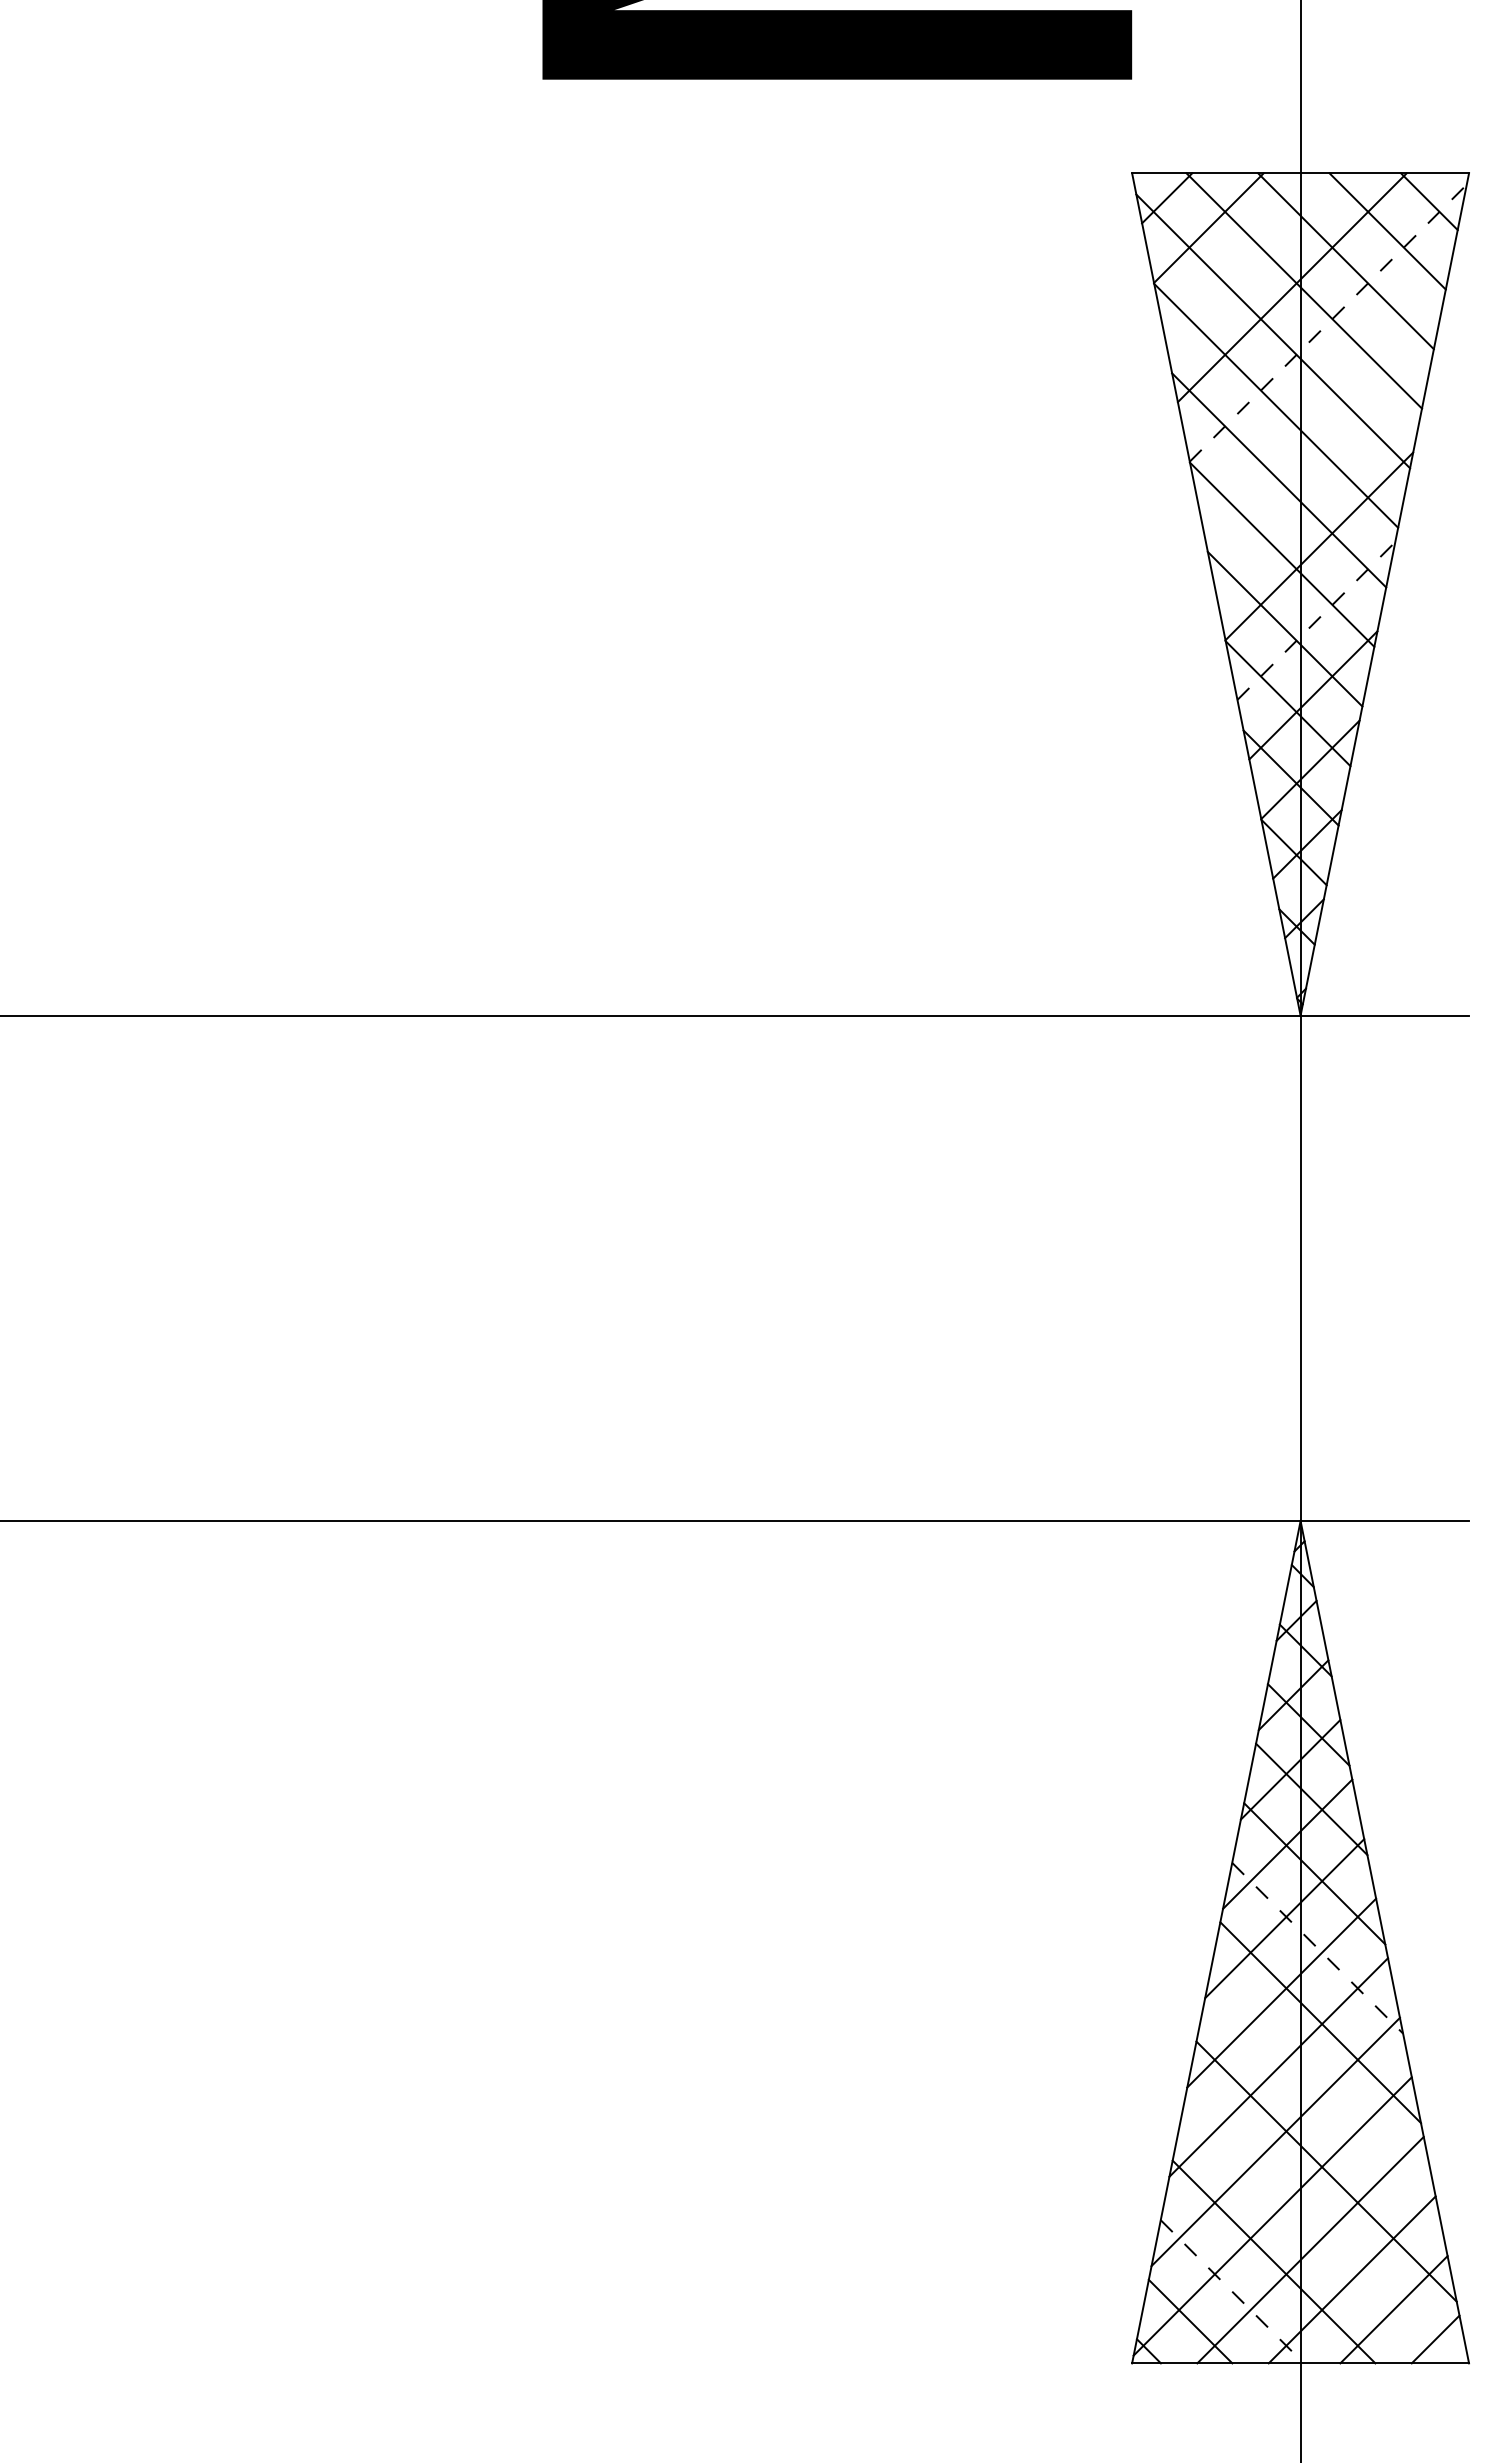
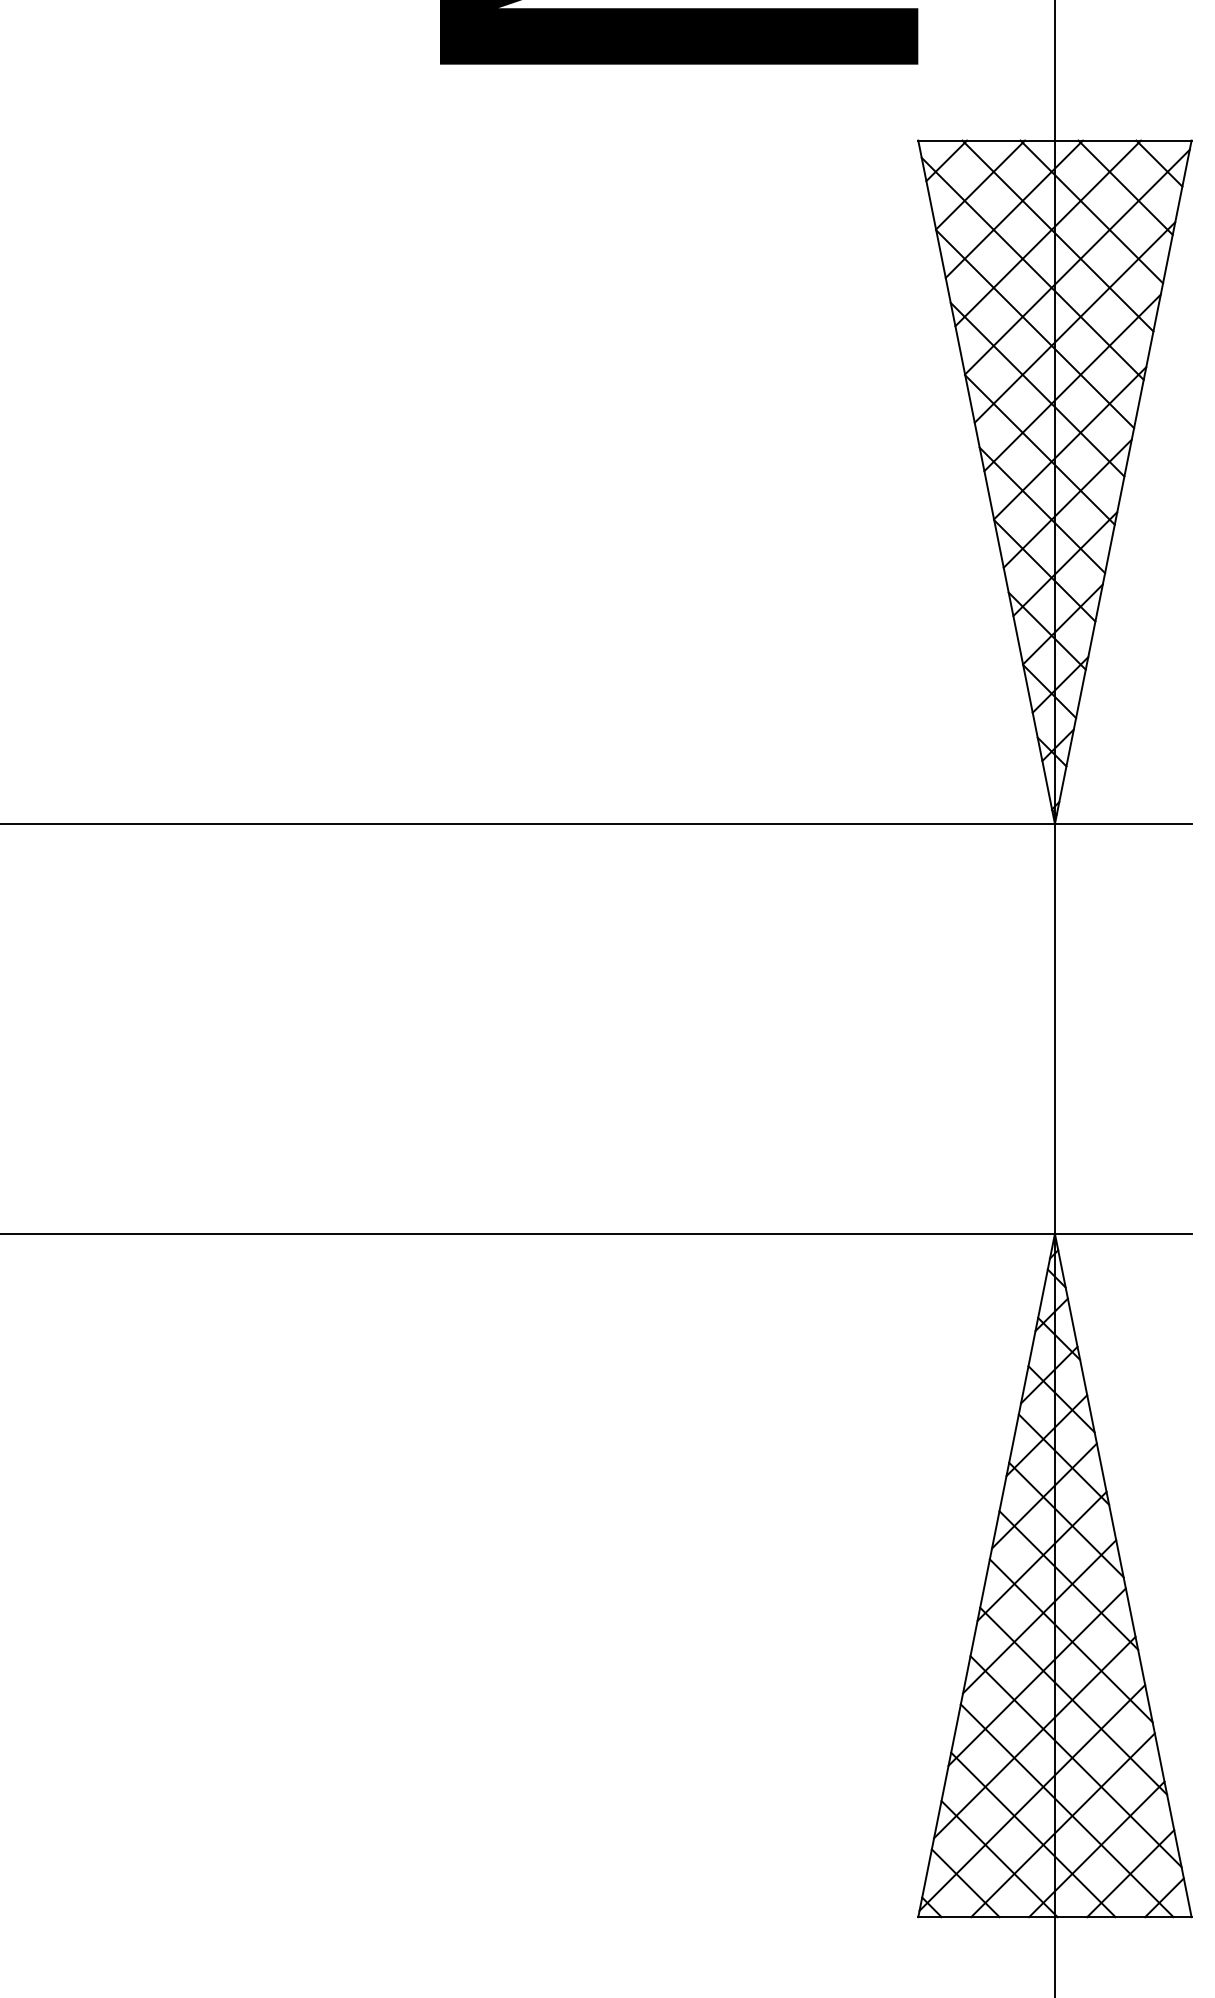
line: (1250, 257) -> (1014, 208), added
line: (1328, 323) -> (1077, 262), dashed -> solid
line: (1324, 397) -> (1074, 322), added
line: (1321, 471) -> (1071, 382), added
line: (1316, 621) -> (1067, 504), dashed -> solid
line: (1317, 1948) -> (1068, 1580), dashed -> solid
line: (1323, 2096) -> (1073, 1700), added
line: (1315, 2232) -> (1067, 1811), added
line: (1232, 2292) -> (999, 1859), dashed -> solid

